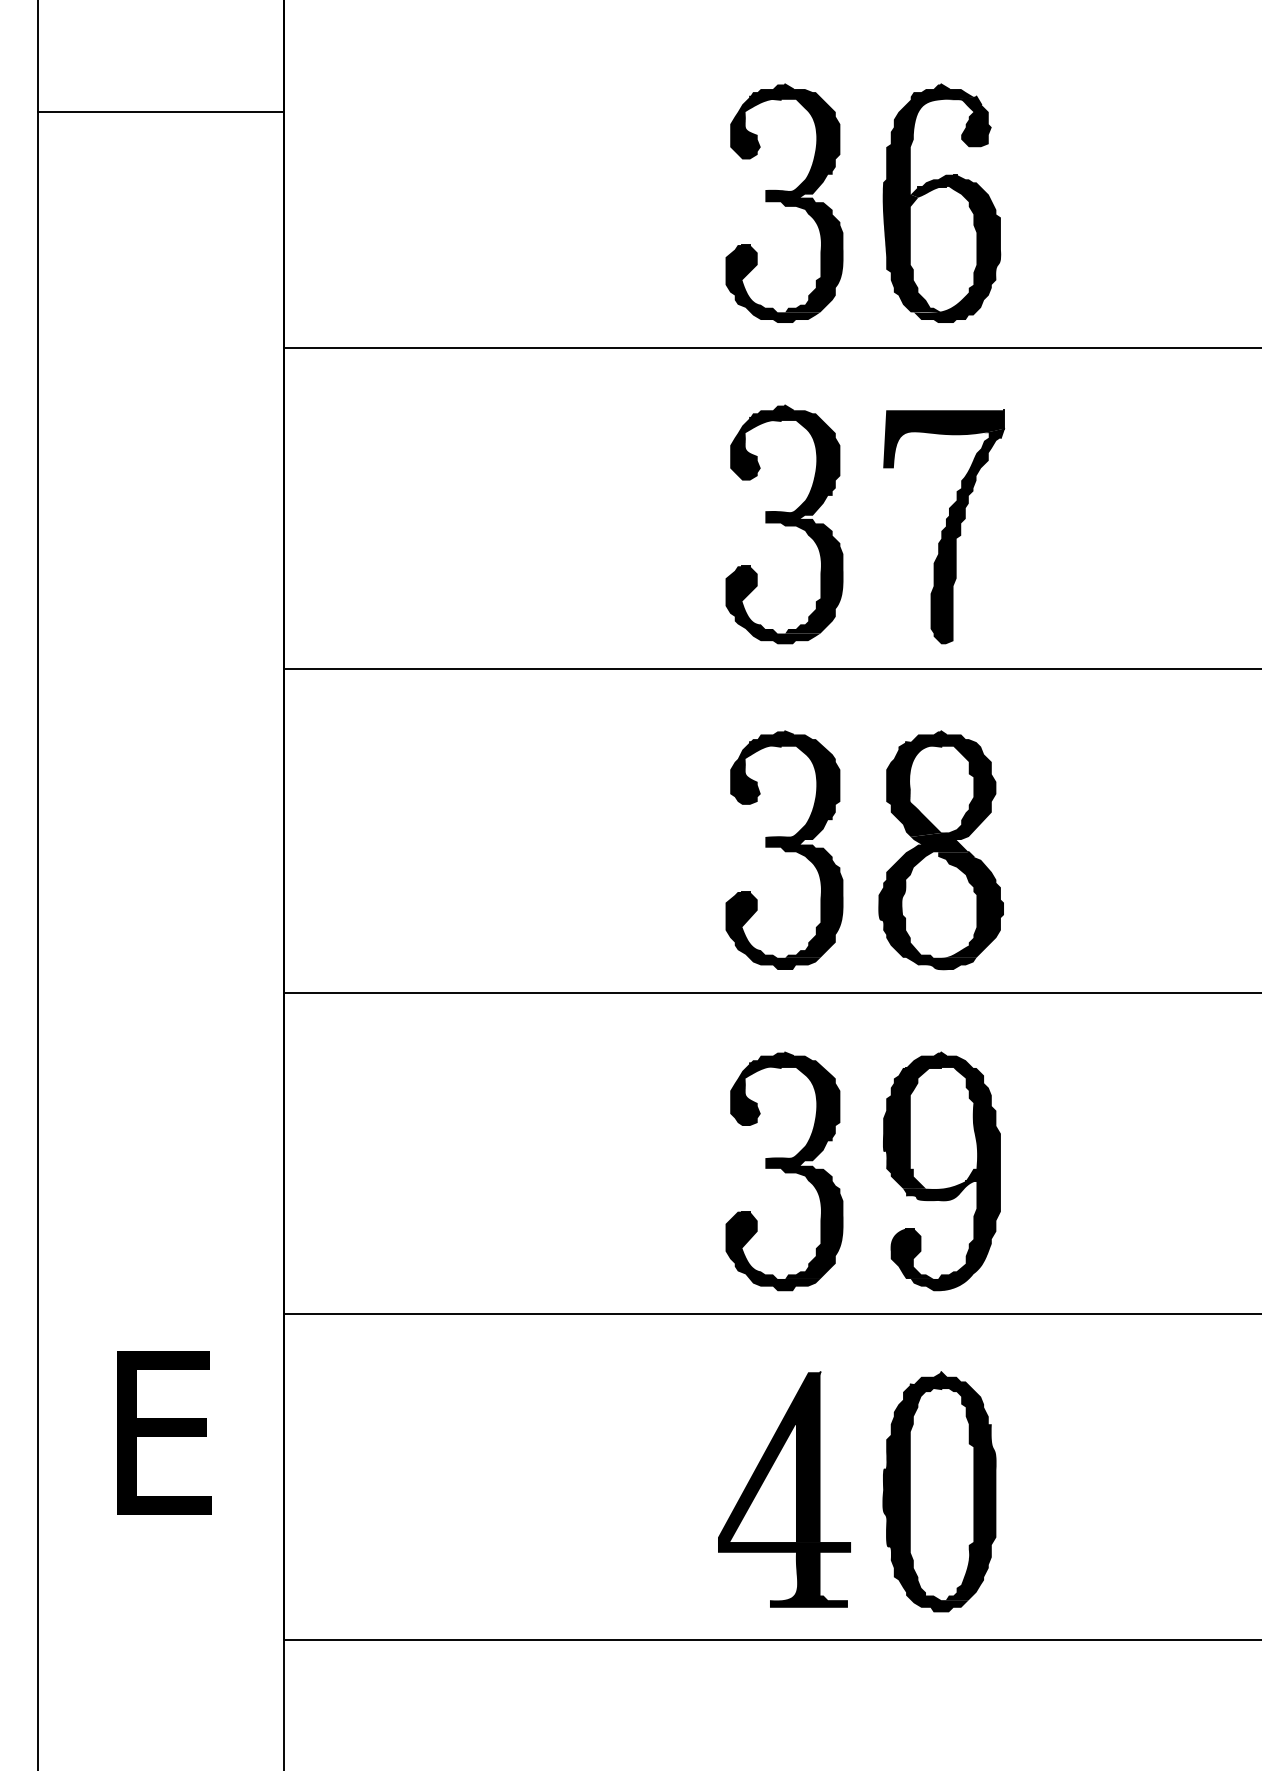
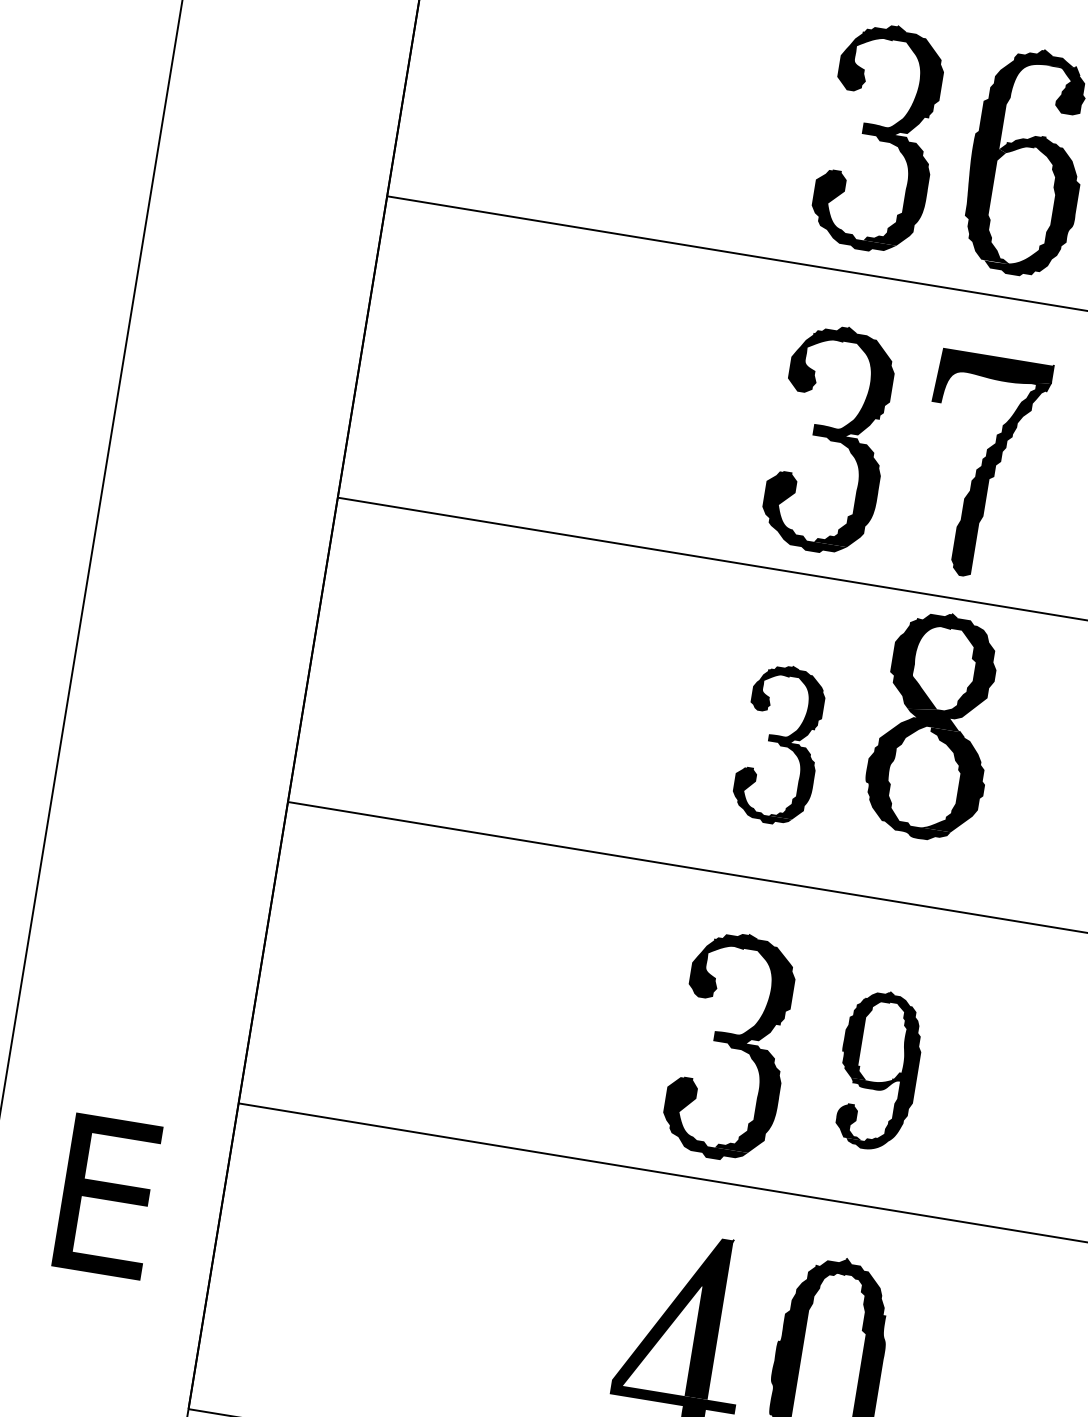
part: (784, 849) -> (780, 744), size x0.7
part: (940, 850) -> (933, 726), moved
part: (941, 1171) -> (878, 1070), size x0.7

